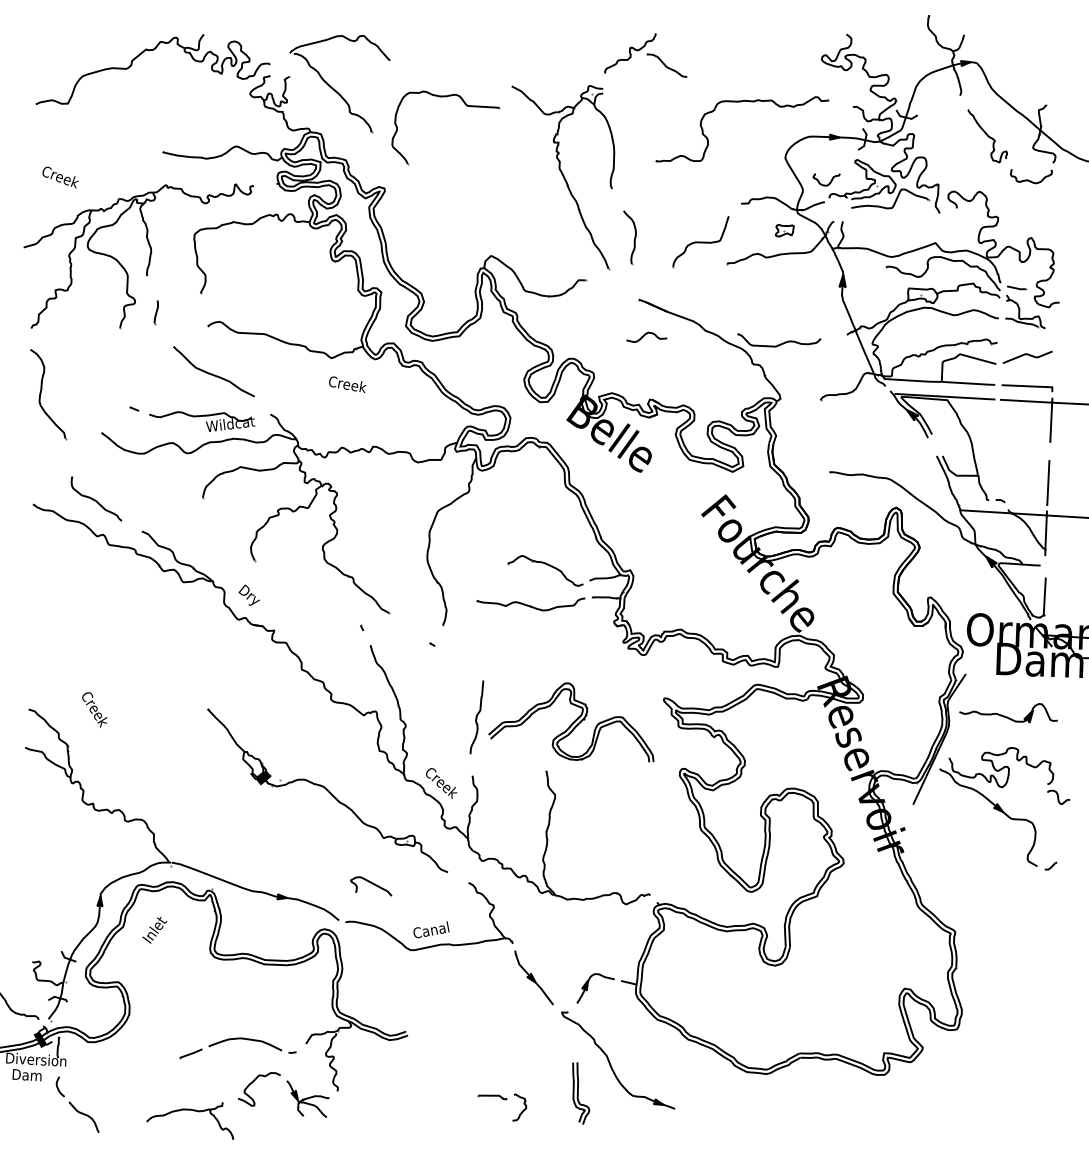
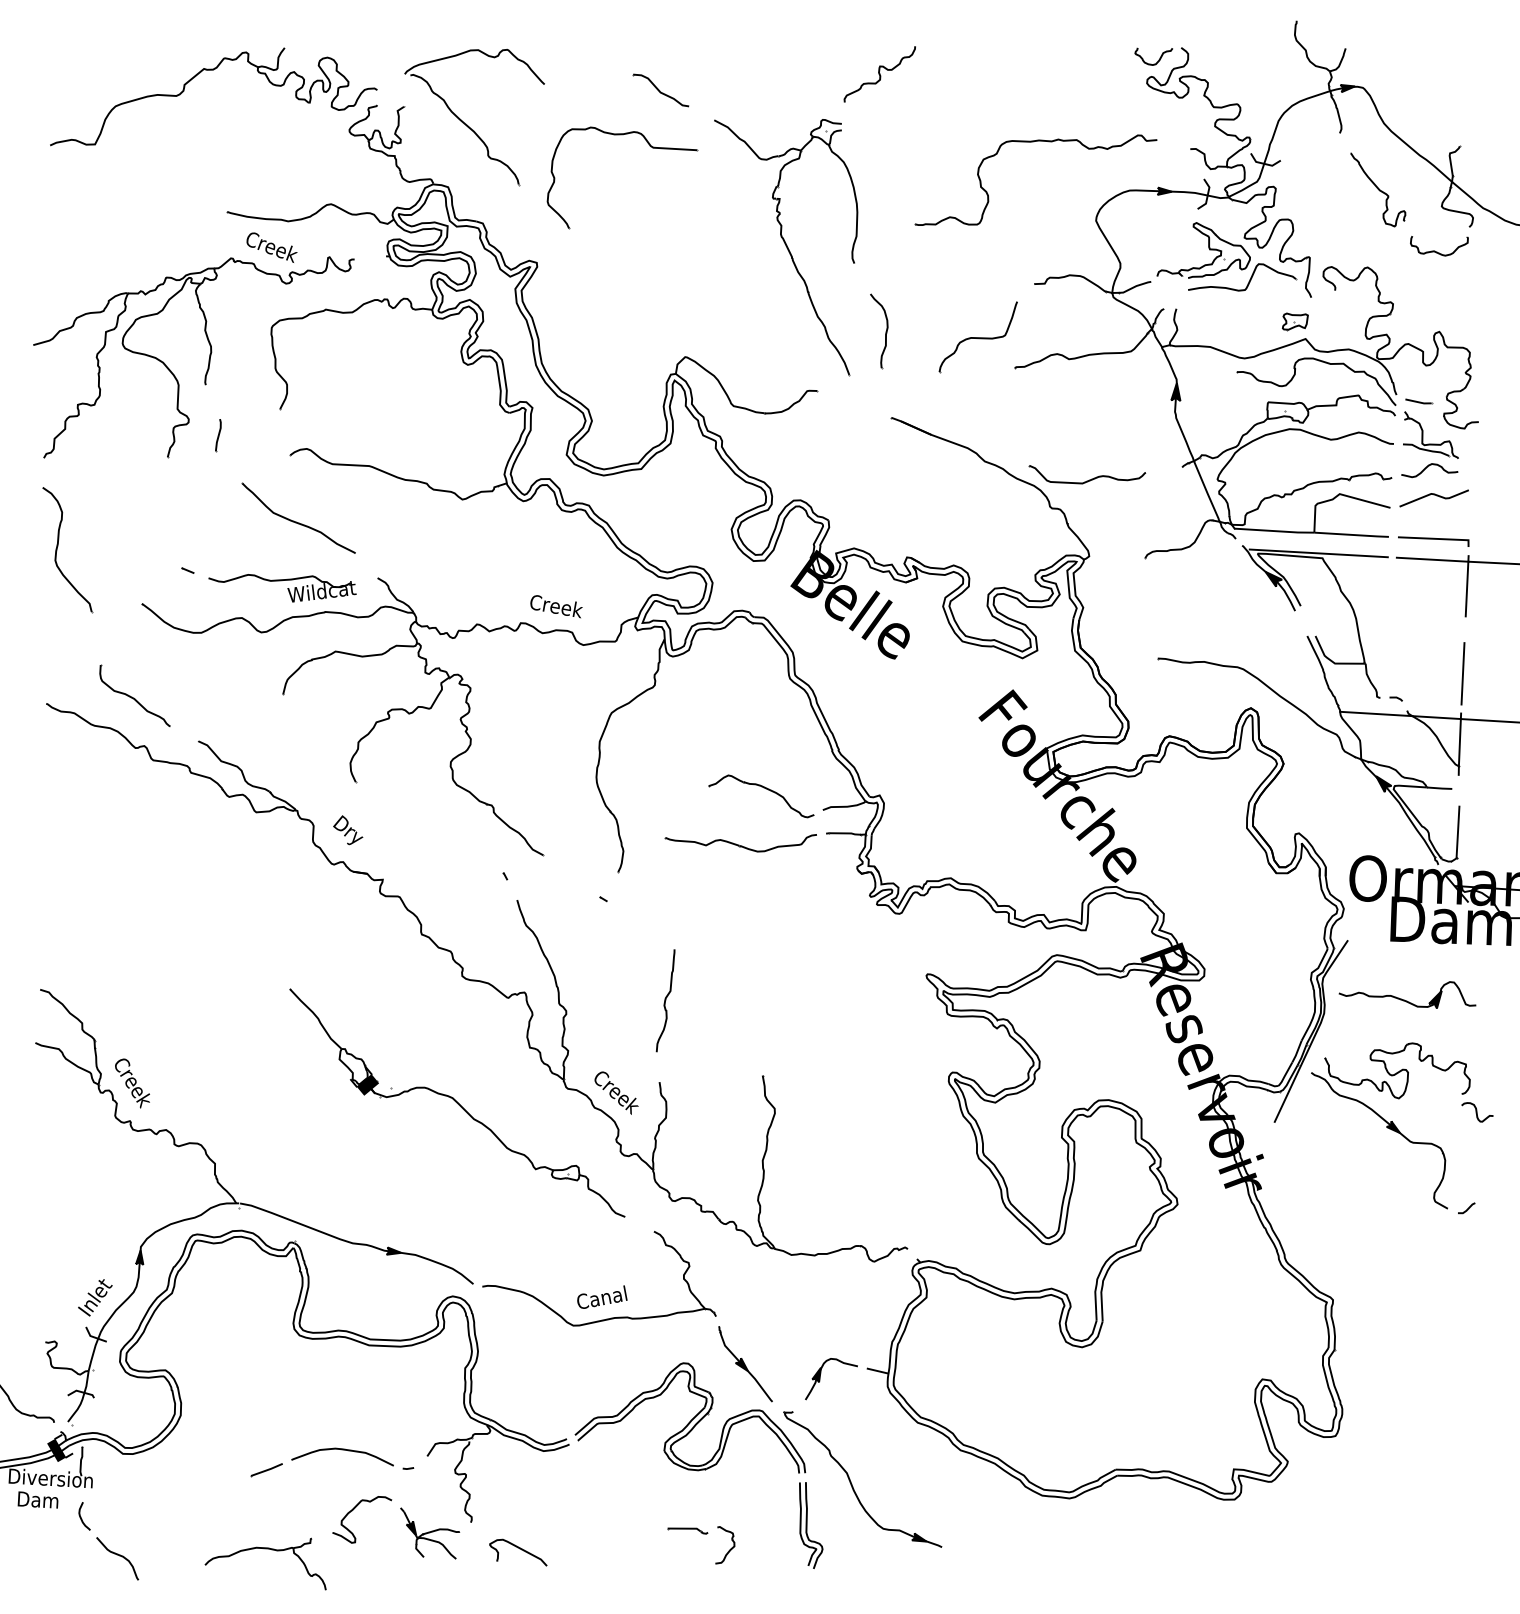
part: (666, 65) -> (660, 90), moved
text: (60, 177) -> (271, 247), moved
curve: (830, 181) -> (1158, 59), moved
part: (784, 230) -> (1295, 321), moved
curve: (645, 335) -> (1427, 467), moved
text: (347, 384) -> (556, 606), moved
text: (94, 710) -> (132, 1083), moved
part: (571, 722) -> (690, 1417), moved
curve: (372, 884) -> (519, 1549), moved
text: (154, 930) -> (95, 1297), moved

